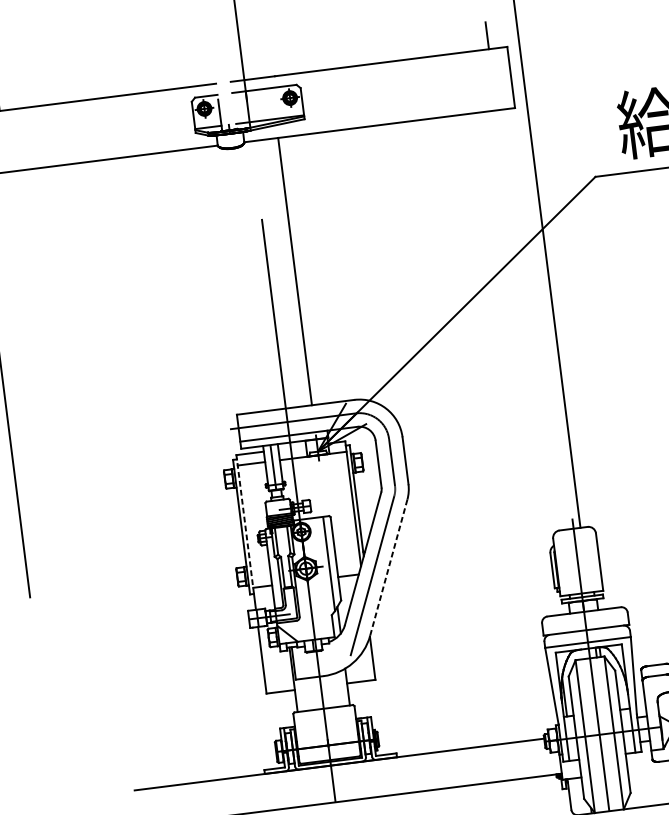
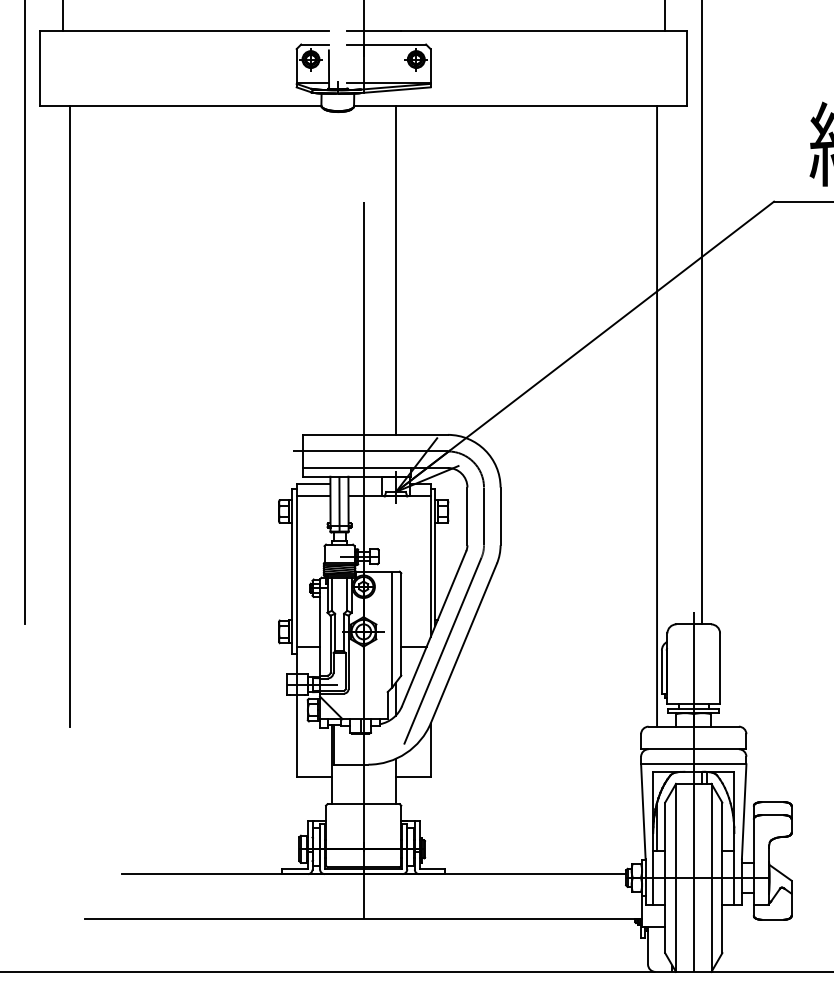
line: (522, 363) -> (657, 416), added
line: (45, 423) -> (70, 416), added
line: (245, 526) -> (296, 571), dashed -> solid
line: (388, 567) -> (463, 643), dashed -> solid

